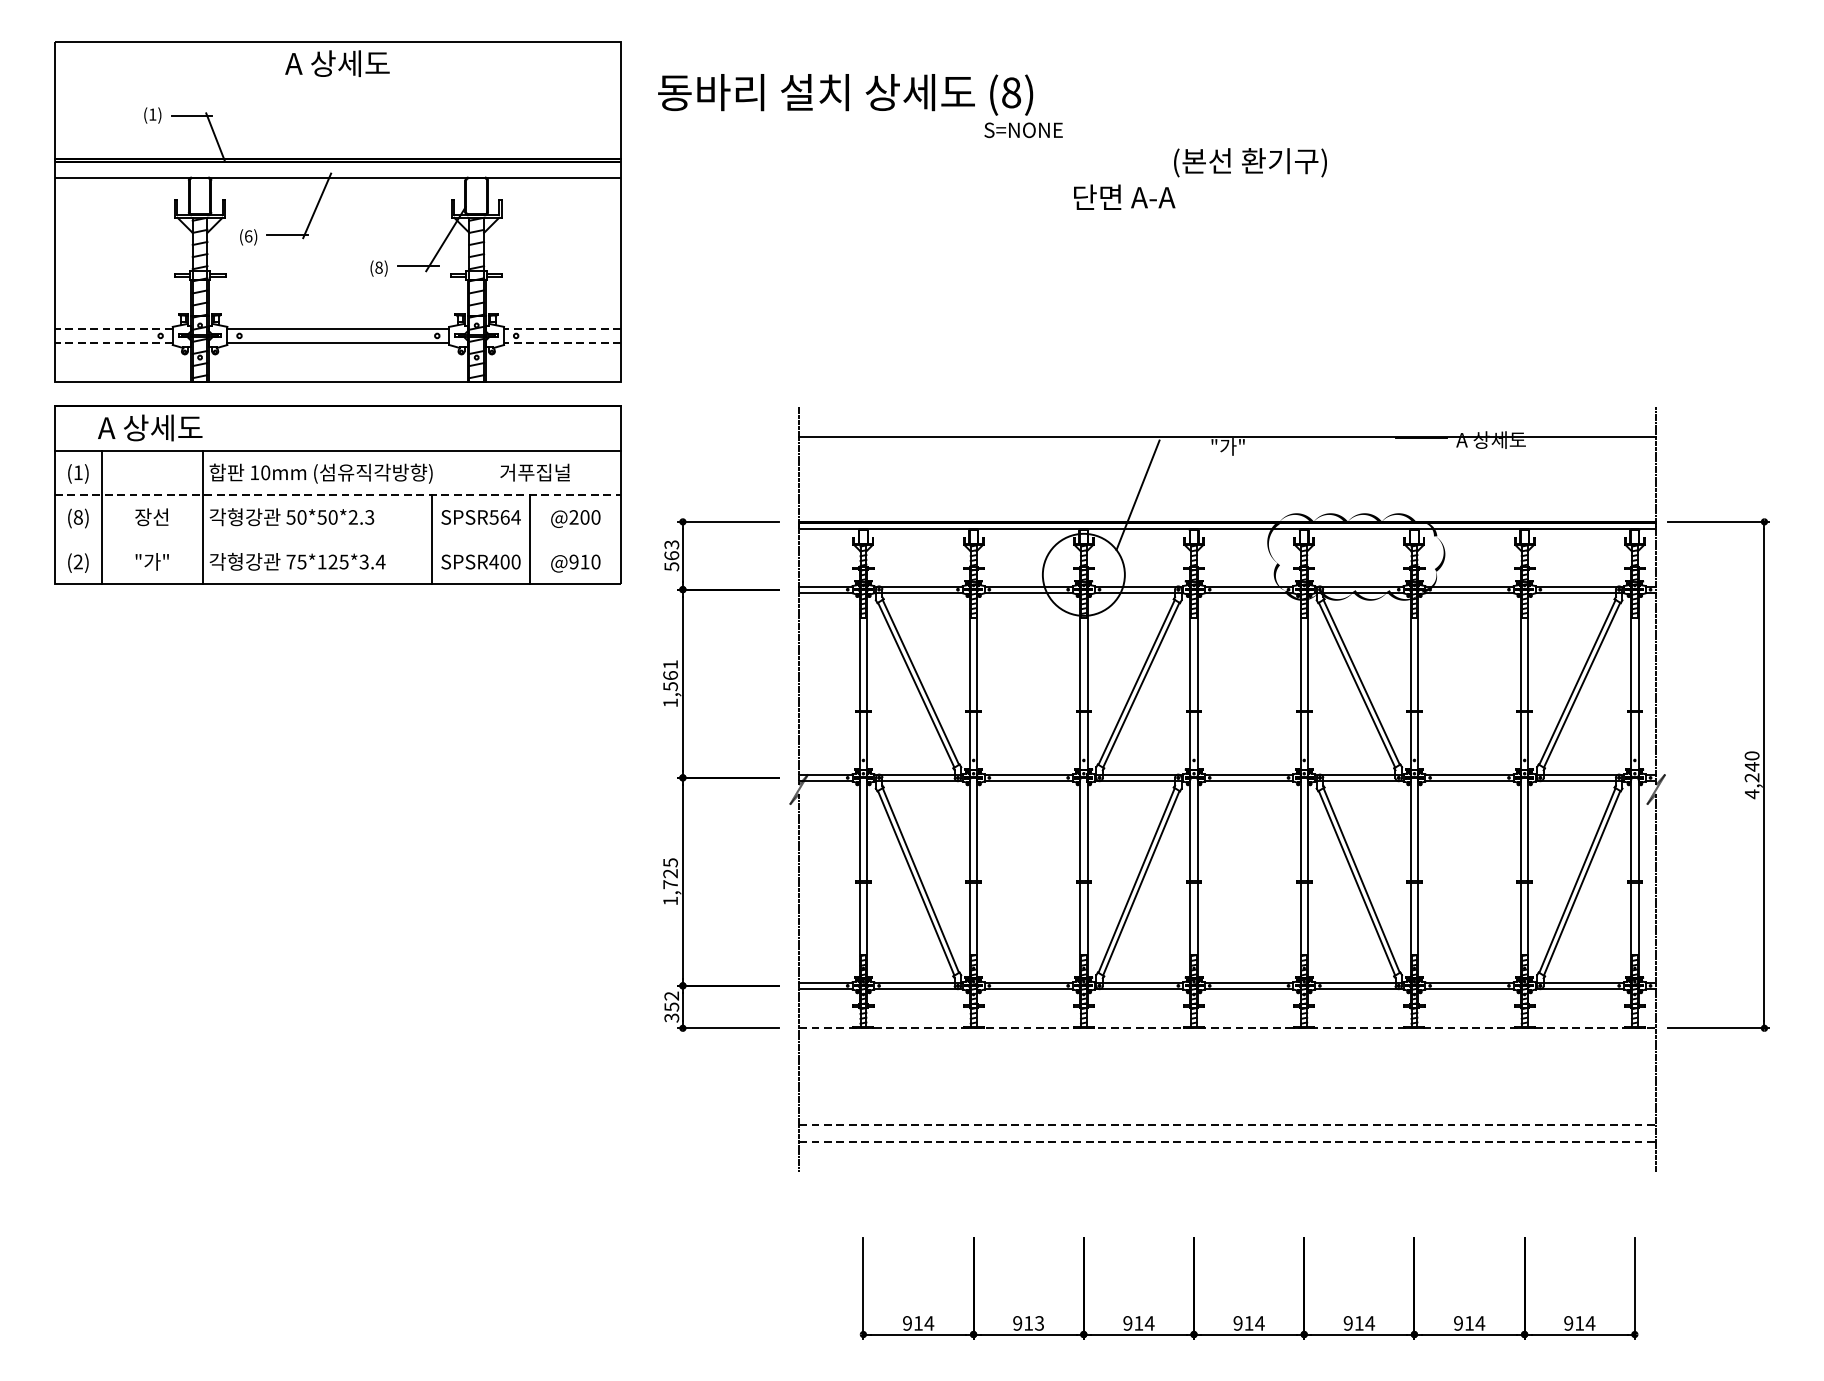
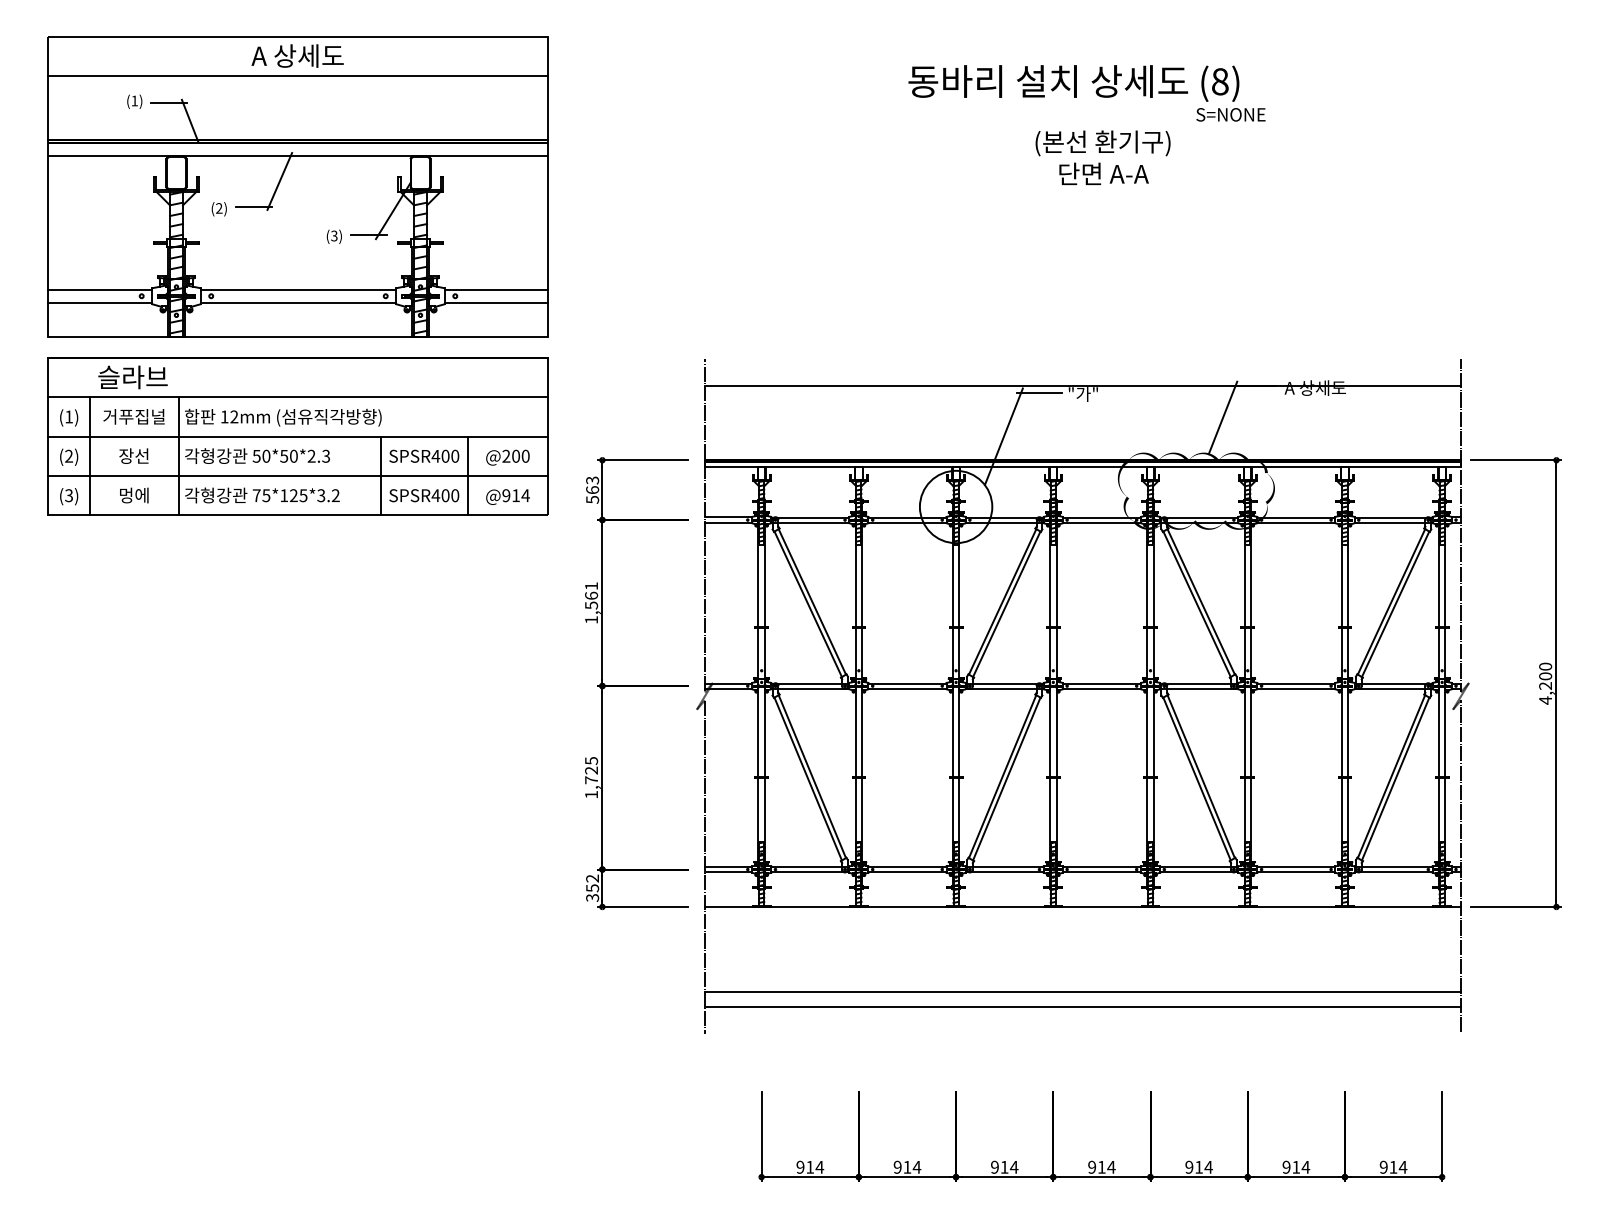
line: (338, 85) -> (298, 75), added
text: (859, 106) -> (1086, 93), moved
text: (1123, 196) -> (1103, 173), moved
text: (248, 236) -> (219, 208), (6) -> (2)
text: (379, 267) -> (334, 235), (8) -> (3)
line: (112, 328) -> (99, 289), dashed -> solid
line: (562, 328) -> (496, 289), dashed -> solid
line: (112, 343) -> (99, 302), dashed -> solid
line: (562, 343) -> (496, 302), dashed -> solid
text: (150, 428) -> (132, 377), A 상세도 -> 슬라브
line: (1178, 445) -> (1039, 392), added
text: (265, 472) -> (234, 416), 10mm -> 12mm
text: (534, 472) -> (133, 416), moved
line: (1385, 473) -> (1222, 417), added
line: (338, 494) -> (298, 436), dashed -> solid
text: (505, 516) -> (445, 455), SPSR564 -> SPSR400
text: (78, 517) -> (69, 456), (8) -> (2)
line: (338, 540) -> (298, 476), added
text: (151, 561) -> (133, 495), "가" -> 멍에
text: (380, 561) -> (335, 495), 75*125*3.4 -> 75*125*3.2
text: (595, 561) -> (525, 495), @910 -> @914
text: (78, 562) -> (69, 496), (2) -> (3)
text: (1751, 767) -> (1545, 676), 4,240 -> 4,200
line: (1228, 1027) -> (1083, 906), dashed -> solid
line: (1228, 1125) -> (1083, 992), dashed -> solid
line: (1228, 1141) -> (1083, 1006), dashed -> solid
text: (1038, 1322) -> (916, 1166), 913 -> 914

